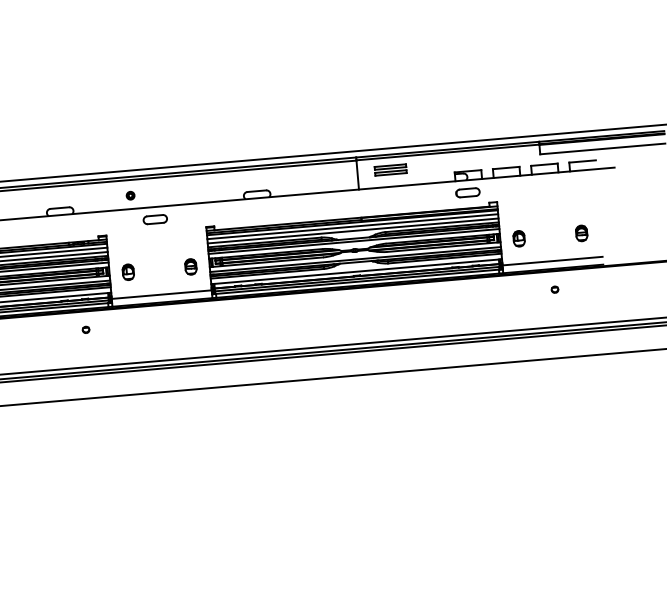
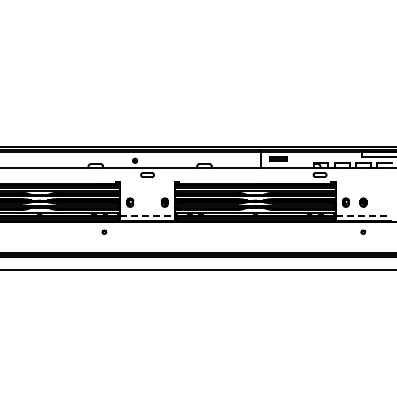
part: (581, 233) -> (363, 202), moved
line: (553, 261) -> (363, 216), solid -> dashed
line: (161, 294) -> (147, 216), solid -> dashed

